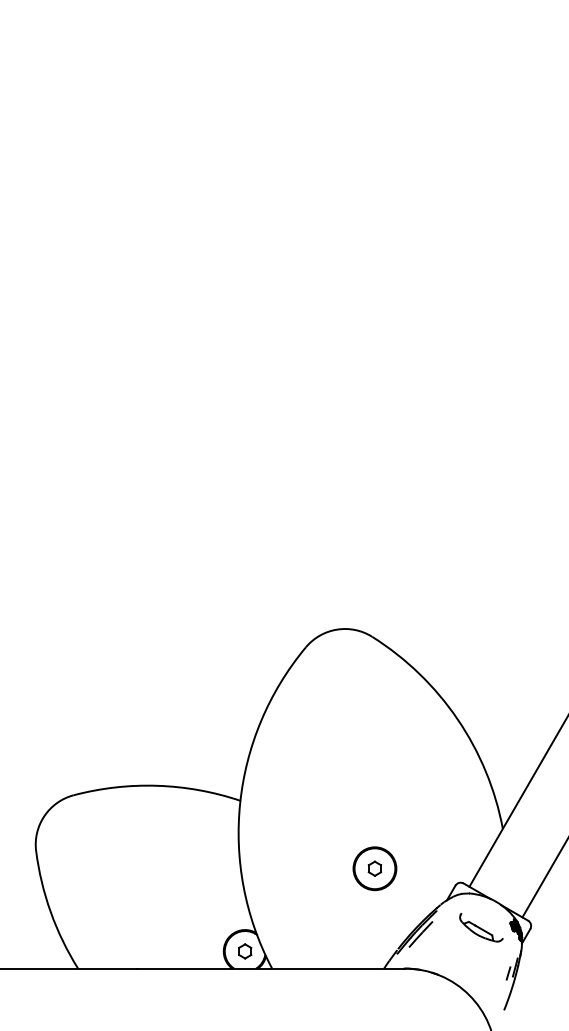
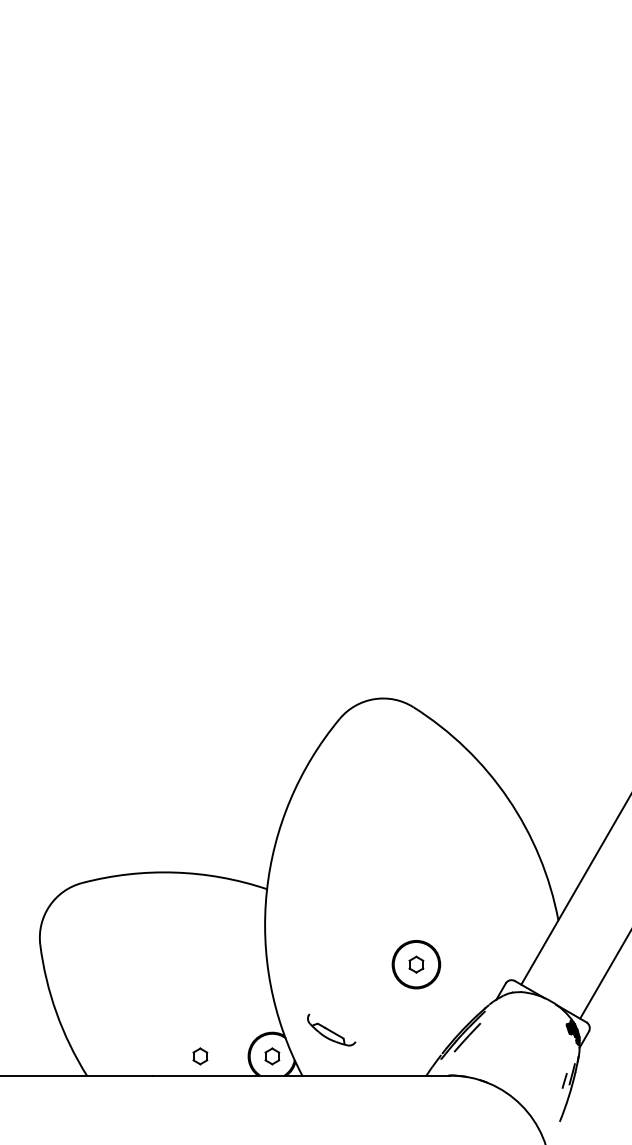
part: (481, 927) -> (331, 1029), moved
part: (180, 951) -> (200, 1056), added

